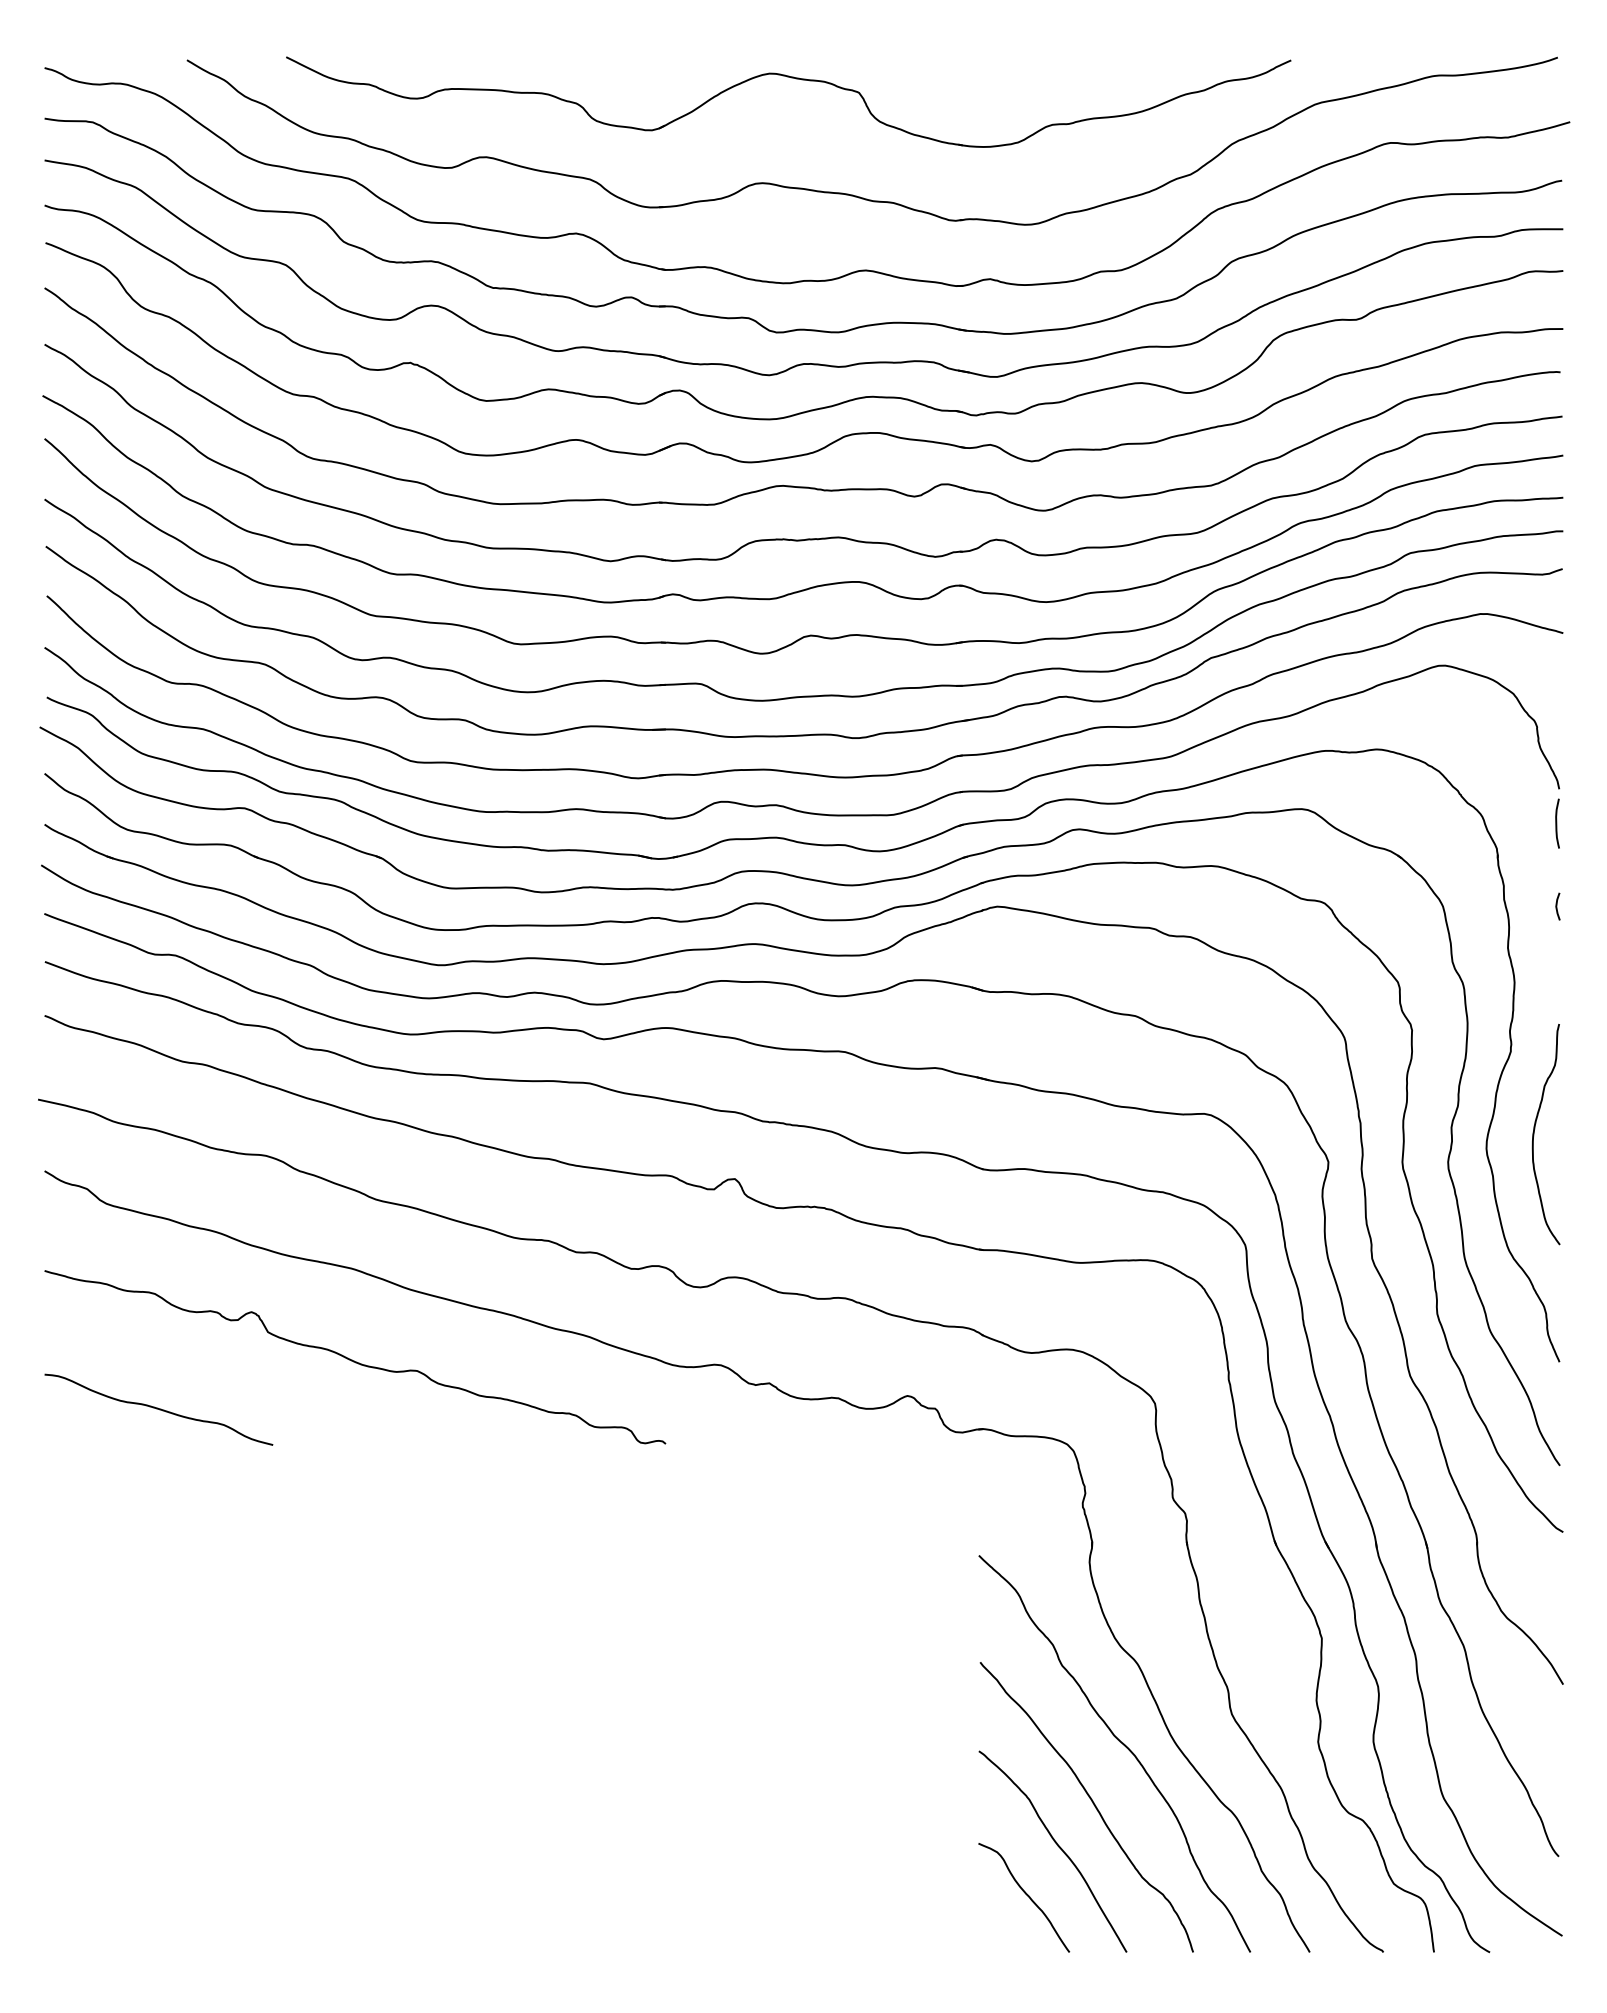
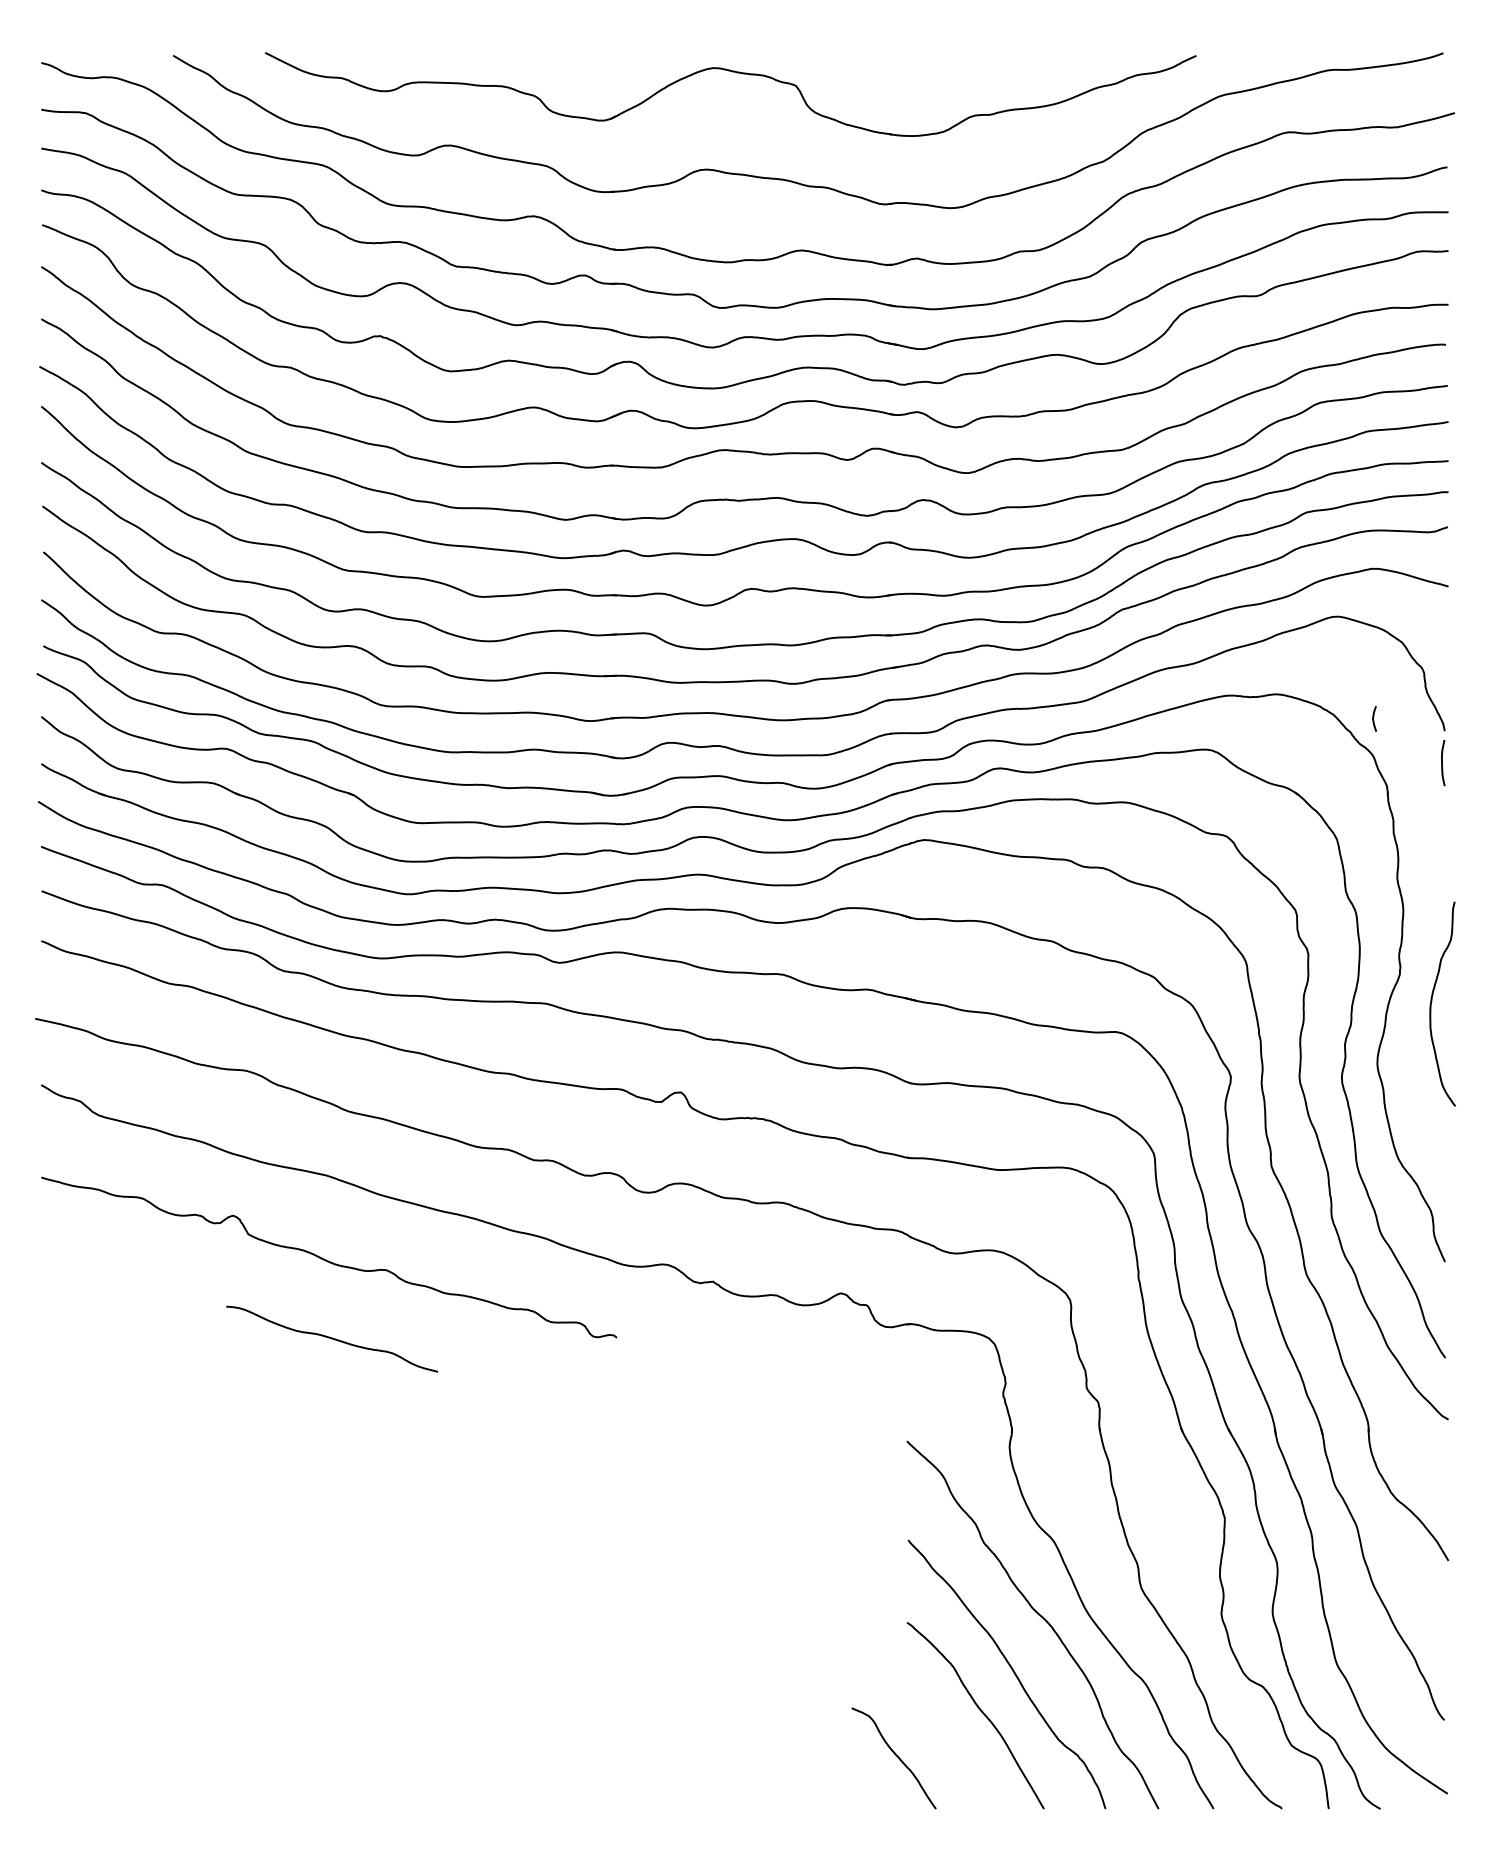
line: (1557, 905) -> (1374, 717), moved
curve: (1535, 1131) -> (1432, 1001), moved
curve: (159, 1409) -> (332, 1338), moved
curve: (1025, 1894) -> (895, 1755), moved

